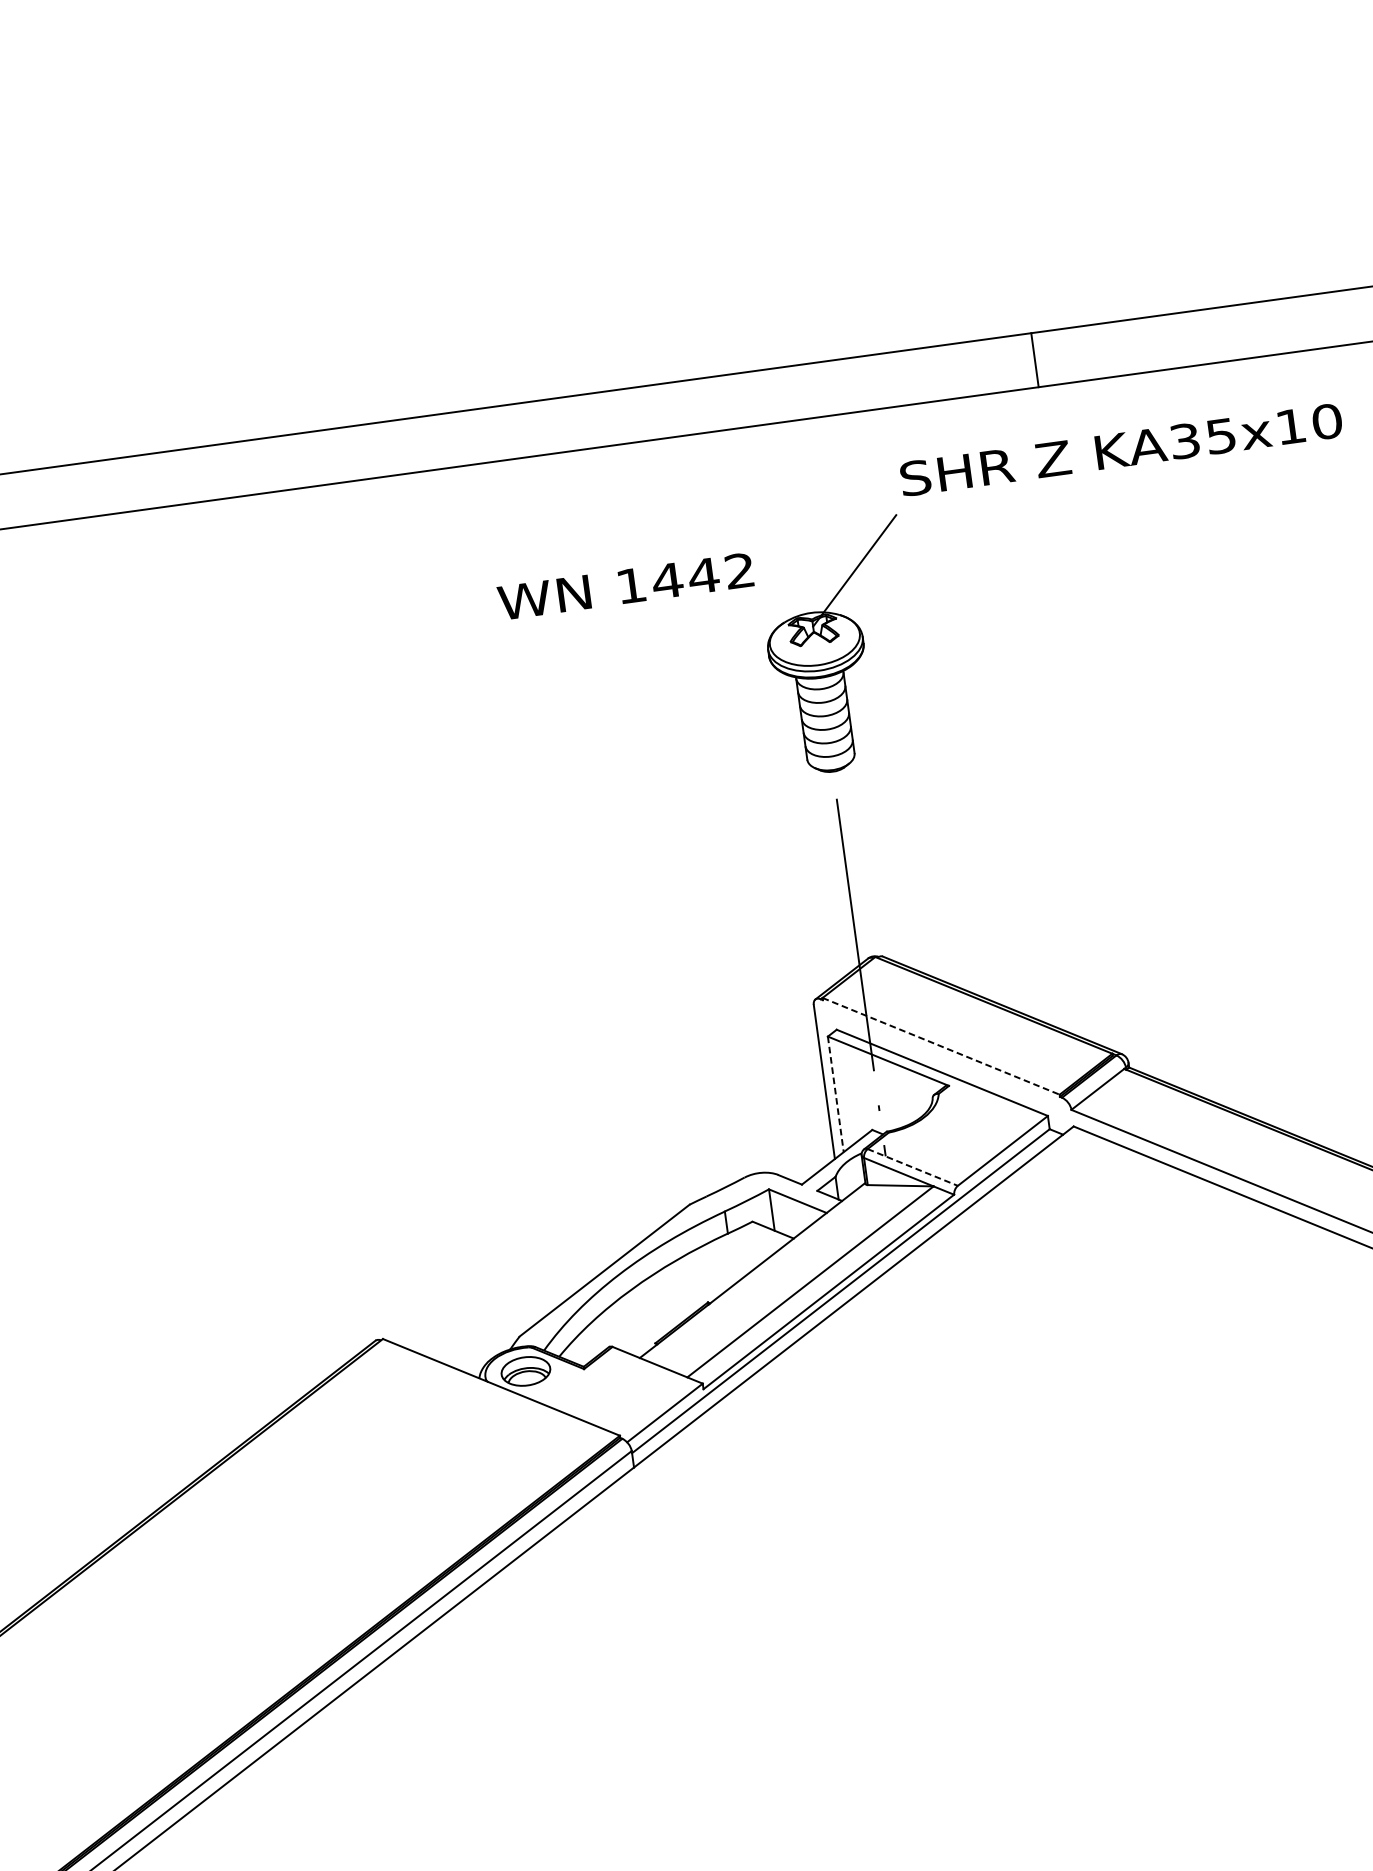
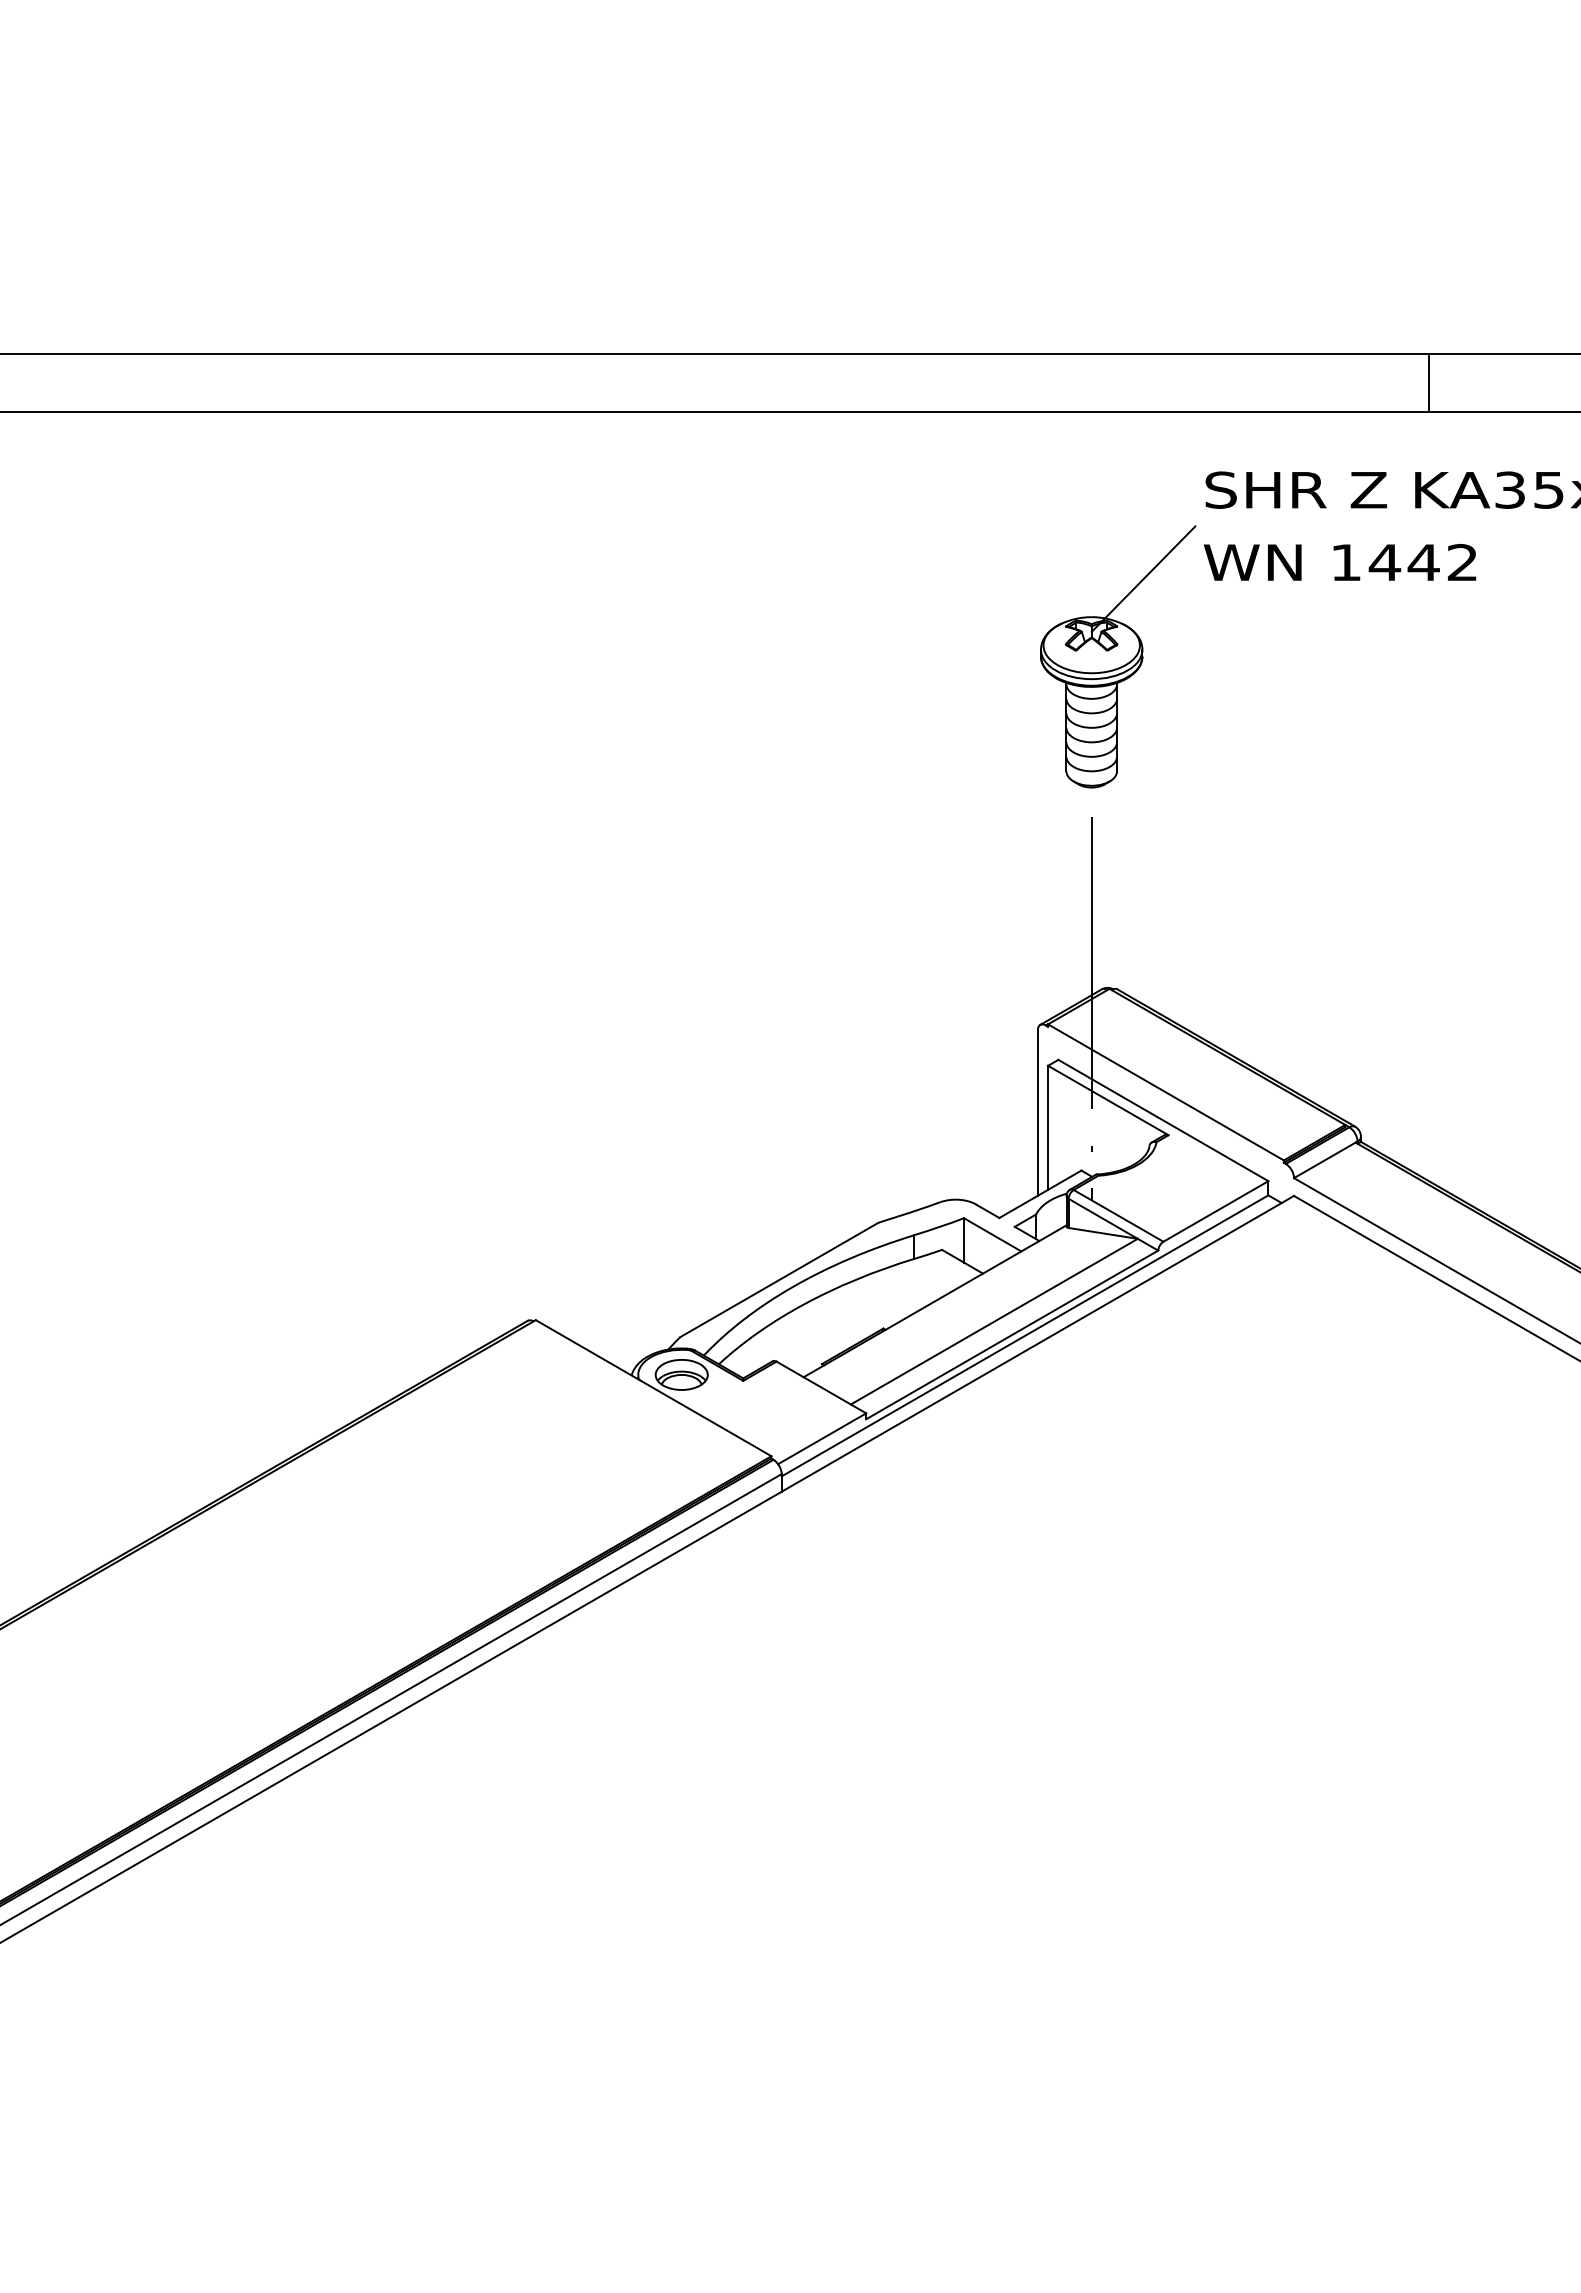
line: (1034, 360) -> (1428, 383), moved
text: (625, 586) -> (1339, 562), moved
line: (941, 1046) -> (1166, 1092), dashed -> solid
line: (836, 1094) -> (1048, 1128), dashed -> solid
line: (912, 1167) -> (1118, 1215), dashed -> solid

